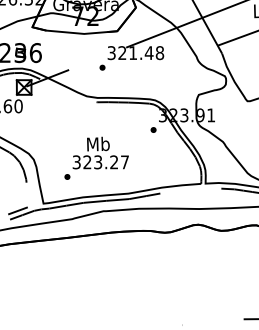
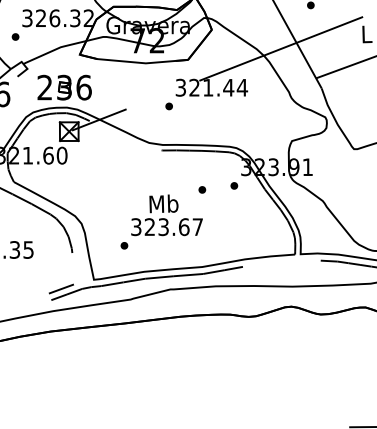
text: (160, 52) -> (242, 87), 321.48 -> 321.44
part: (128, 132) -> (202, 189), added
text: (114, 162) -> (184, 227), 323.27 -> 323.67

